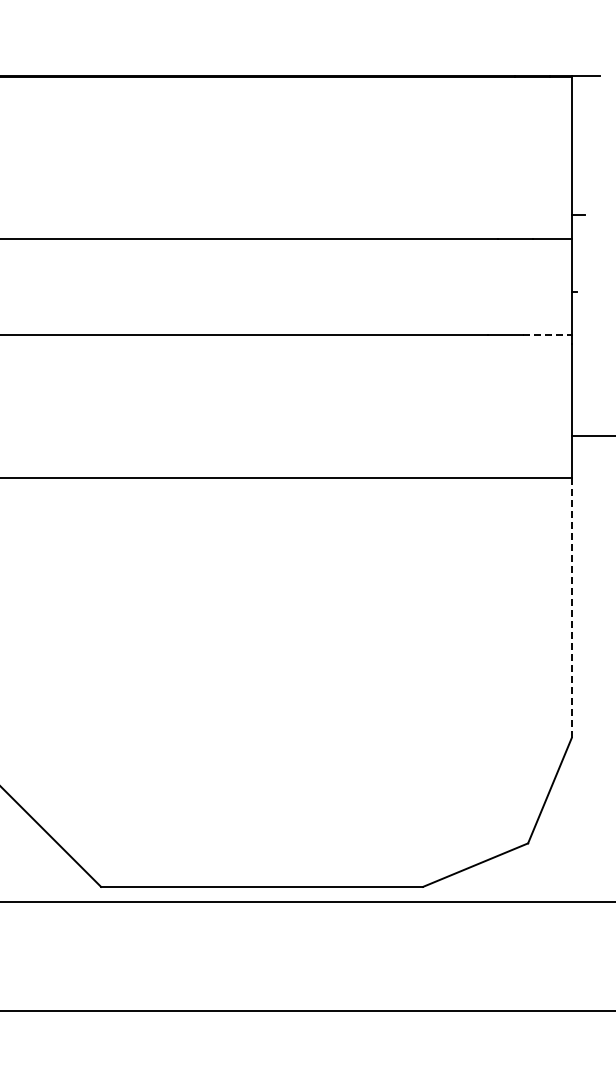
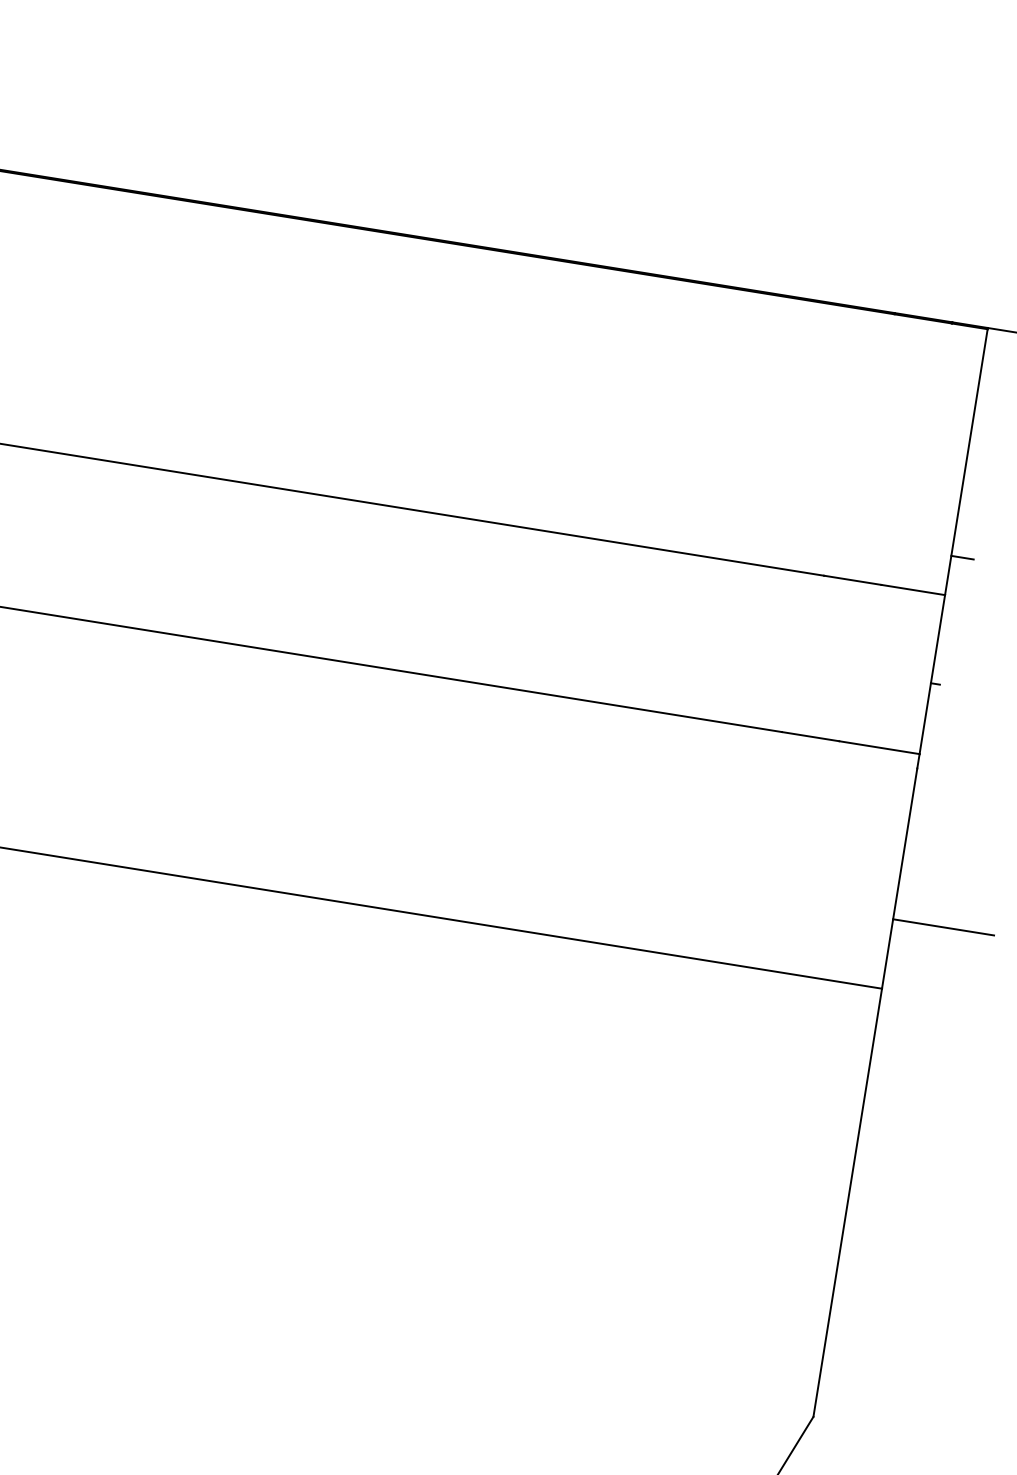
line: (547, 335) -> (879, 747), dashed -> solid
line: (571, 608) -> (847, 1203), dashed -> solid

